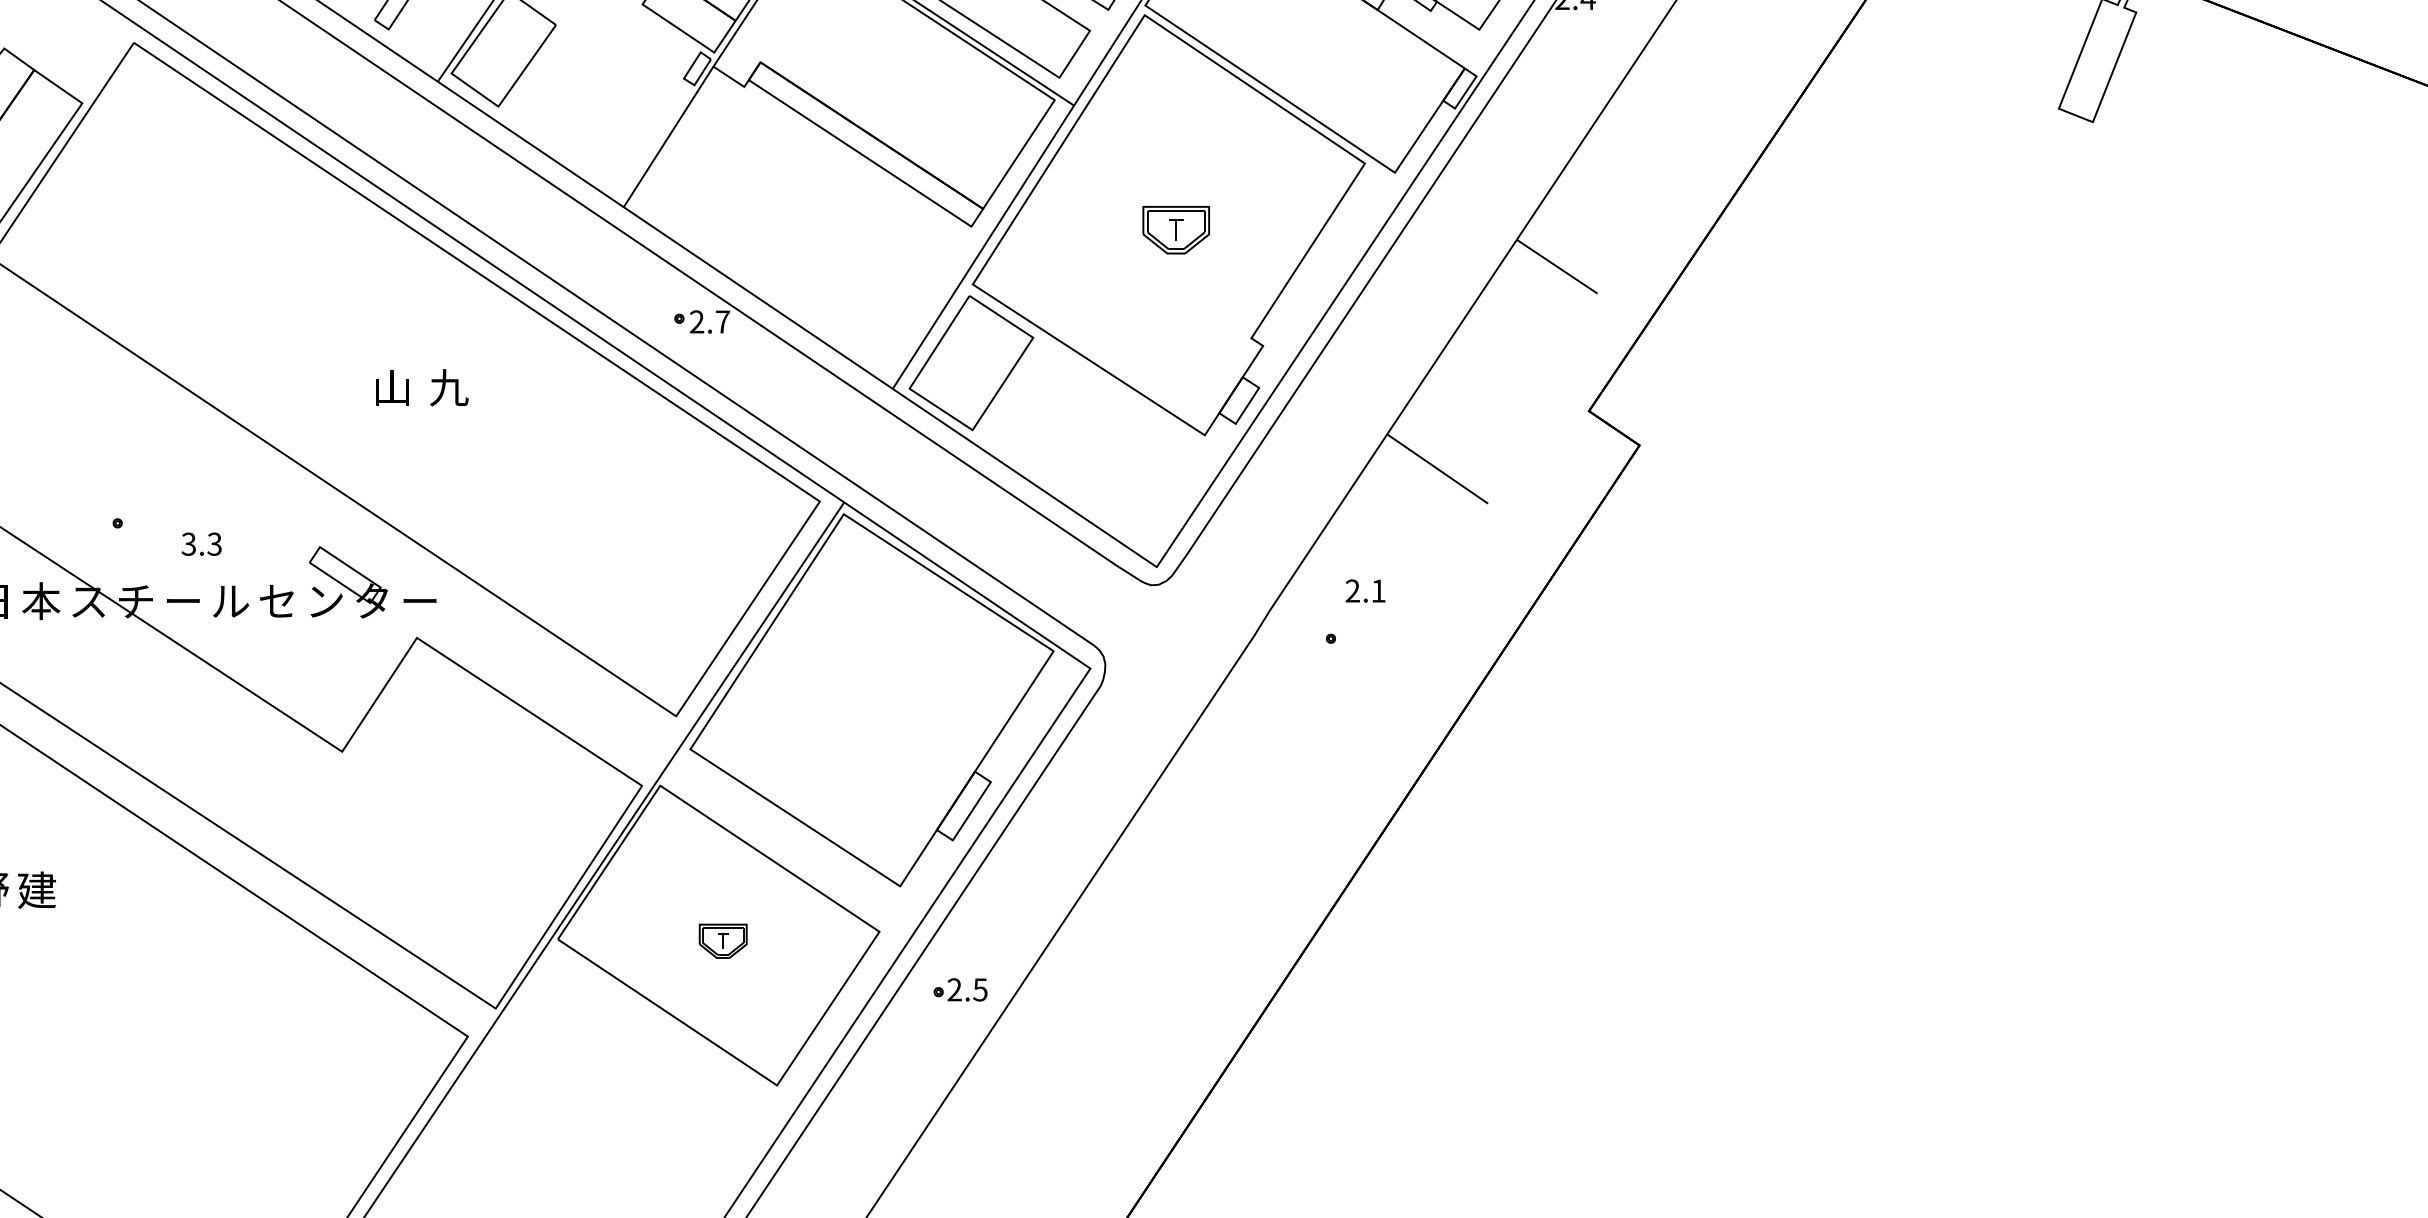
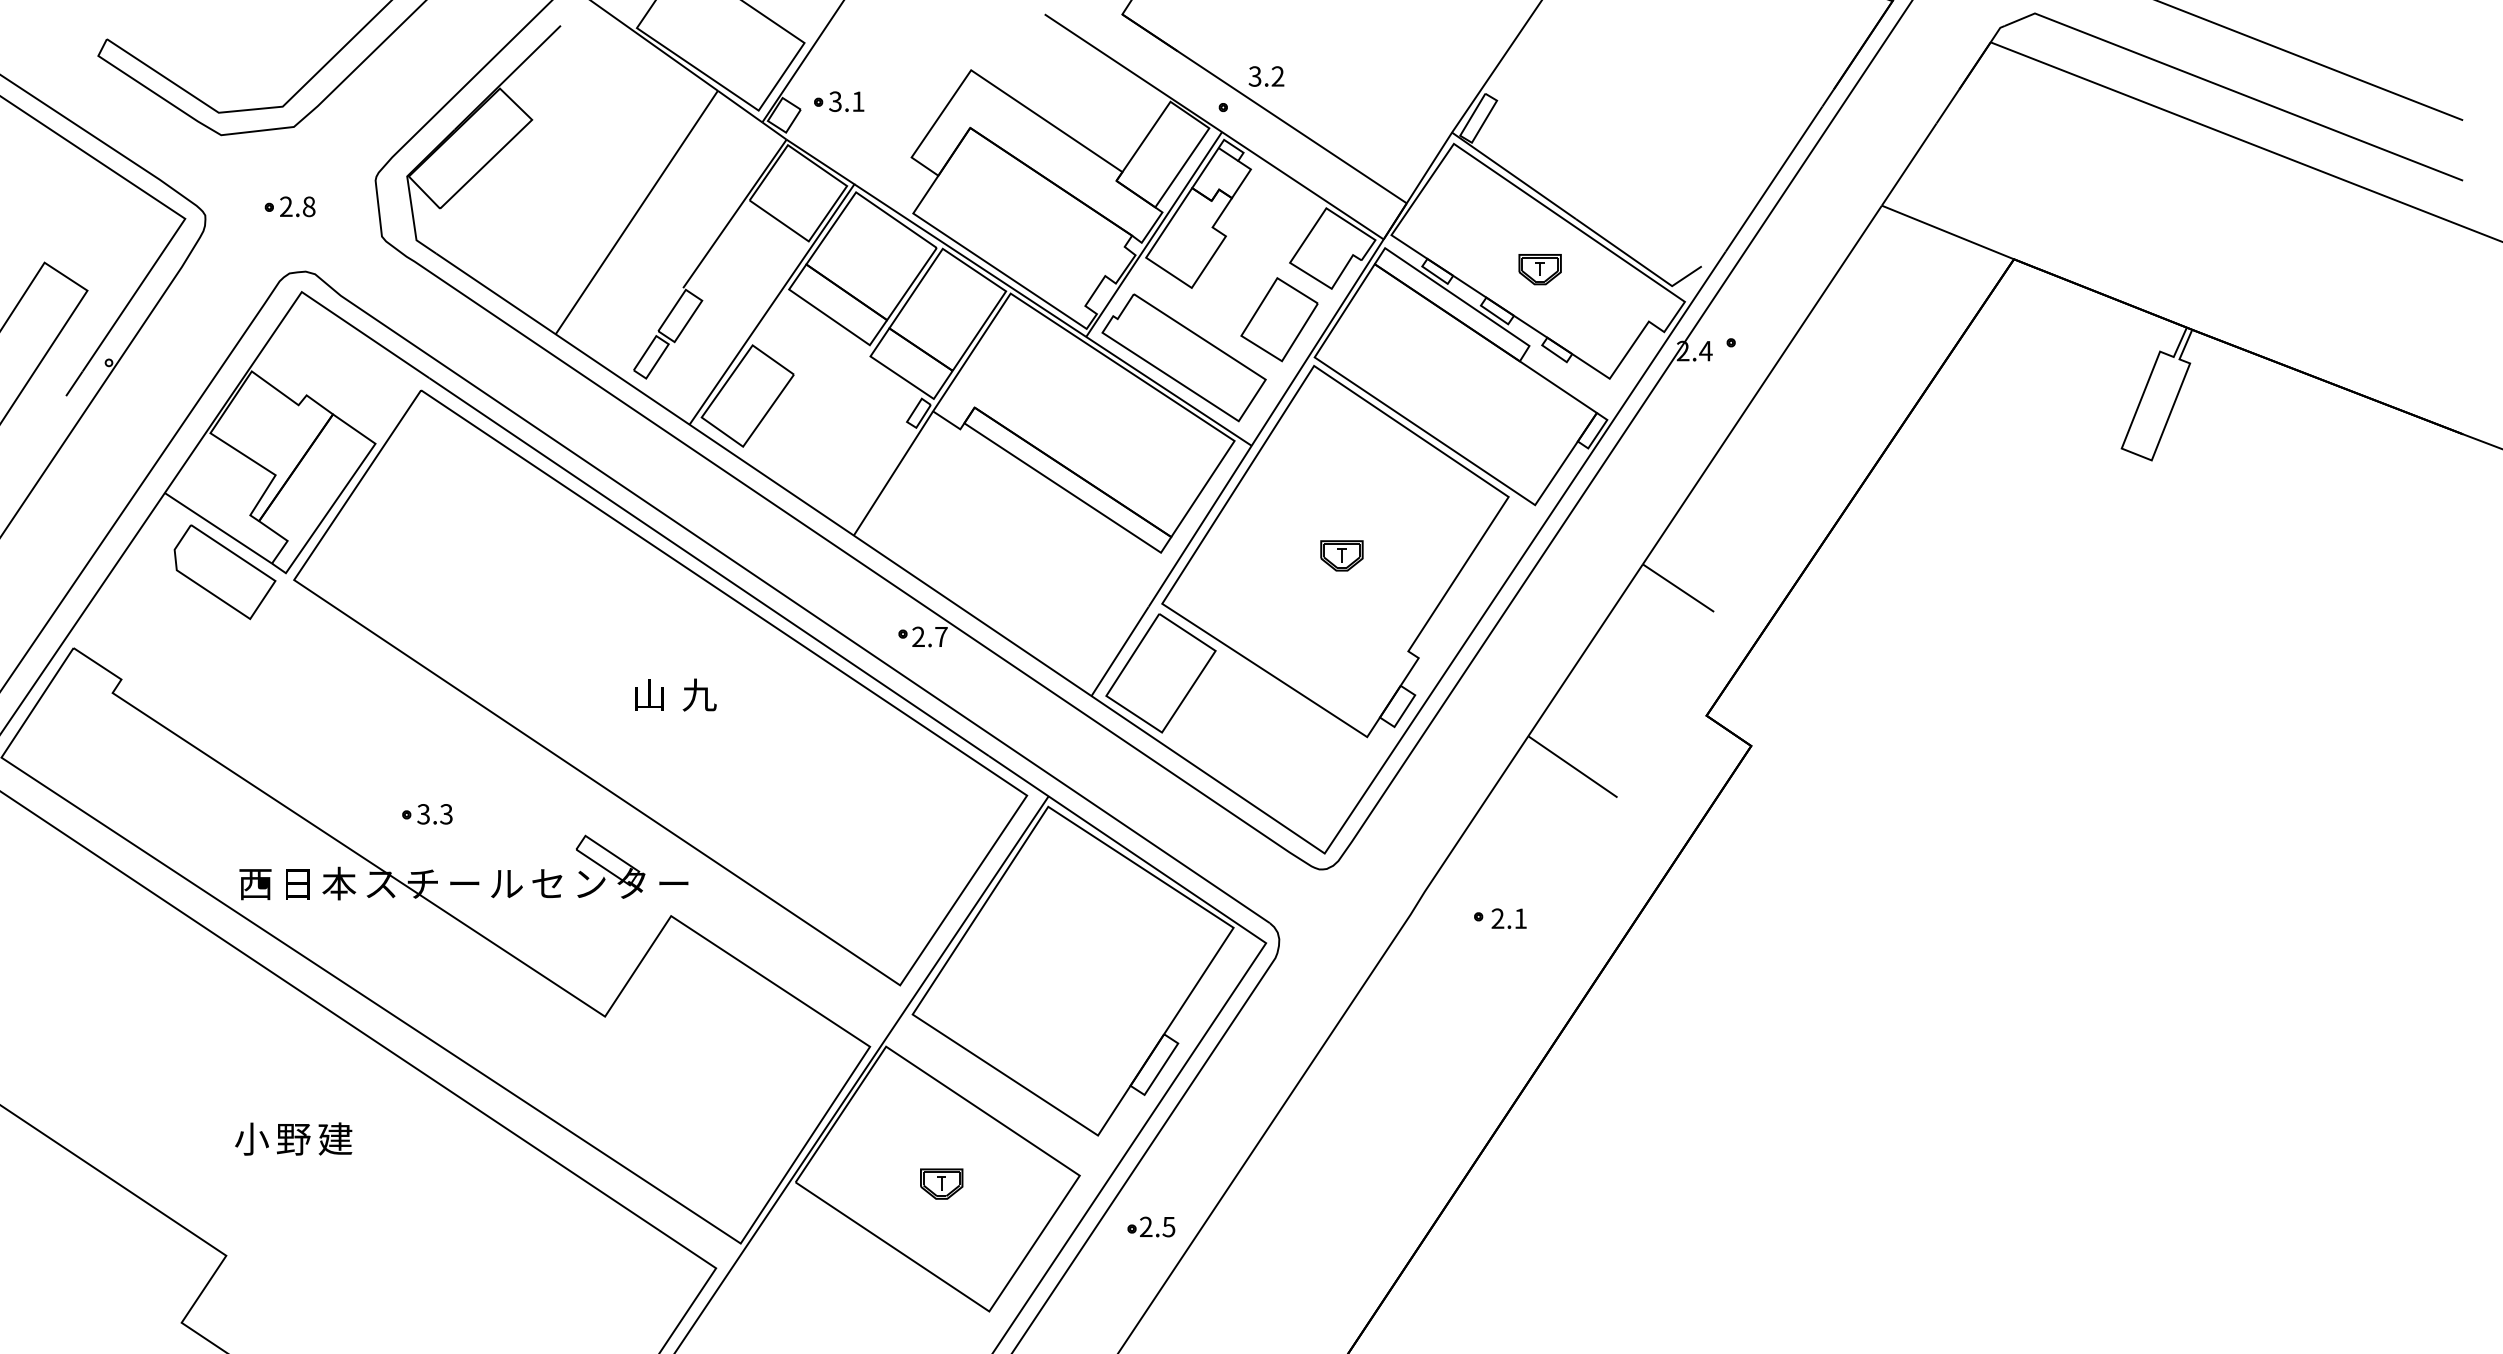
part: (1175, 229) -> (1341, 555), size x0.71
text: (201, 544) -> (434, 814), moved
text: (1364, 590) -> (1508, 918), moved

